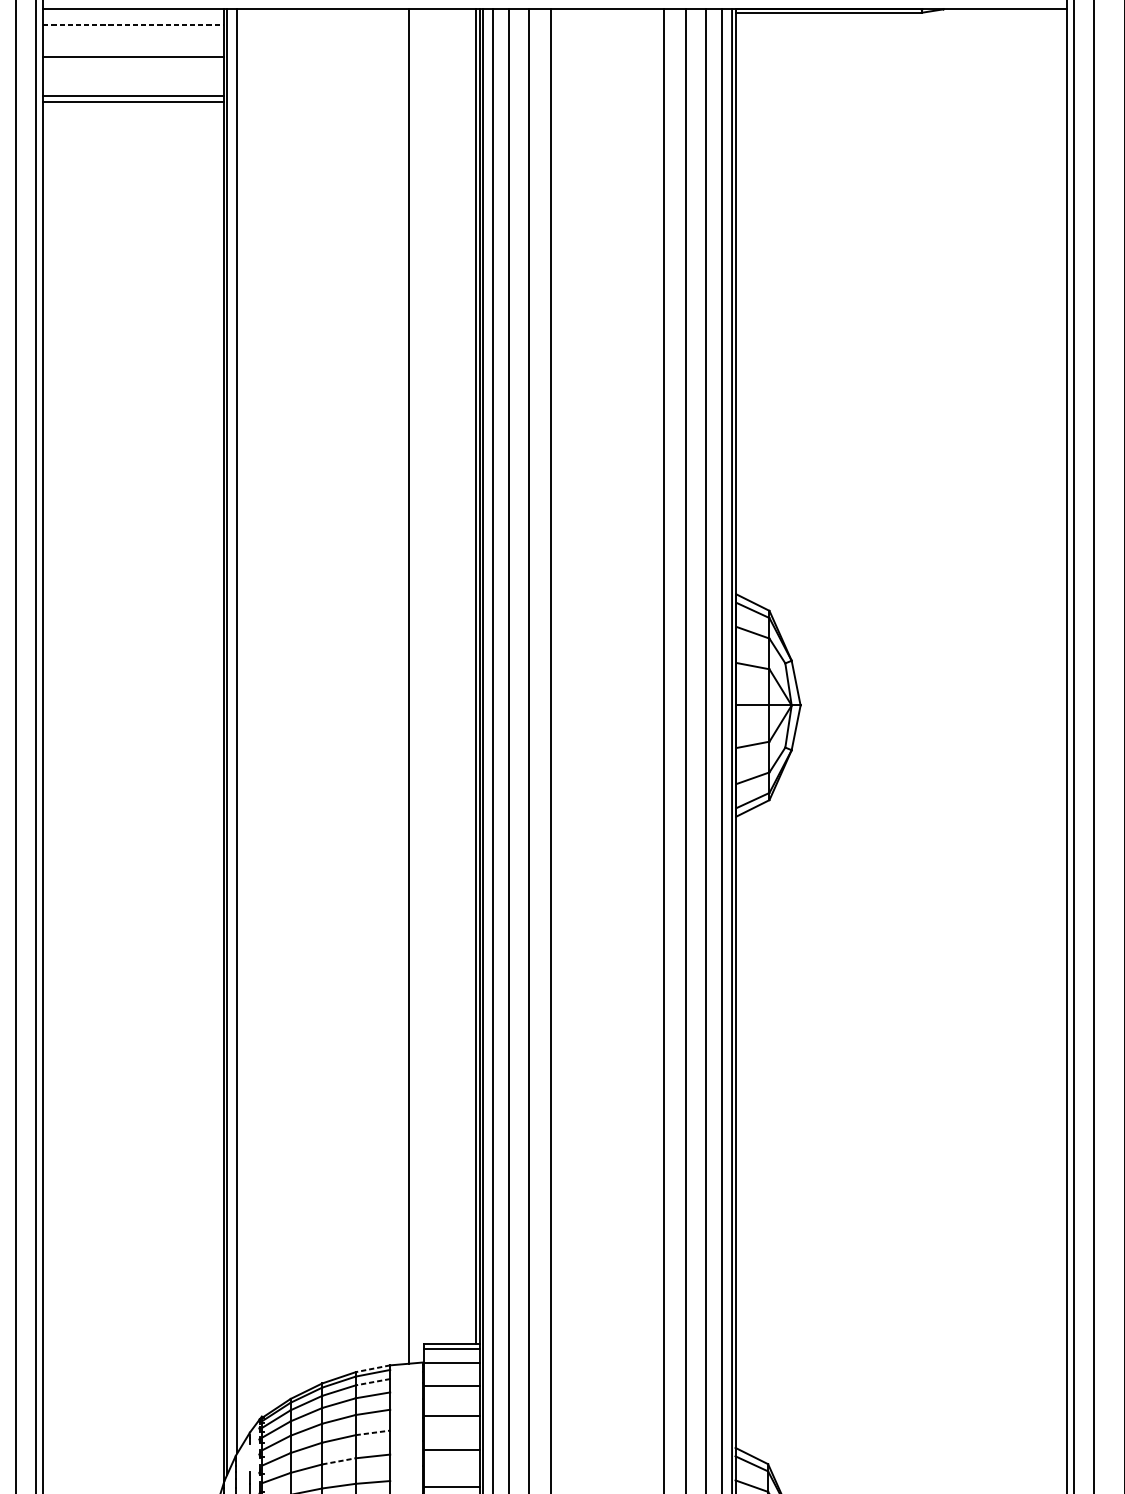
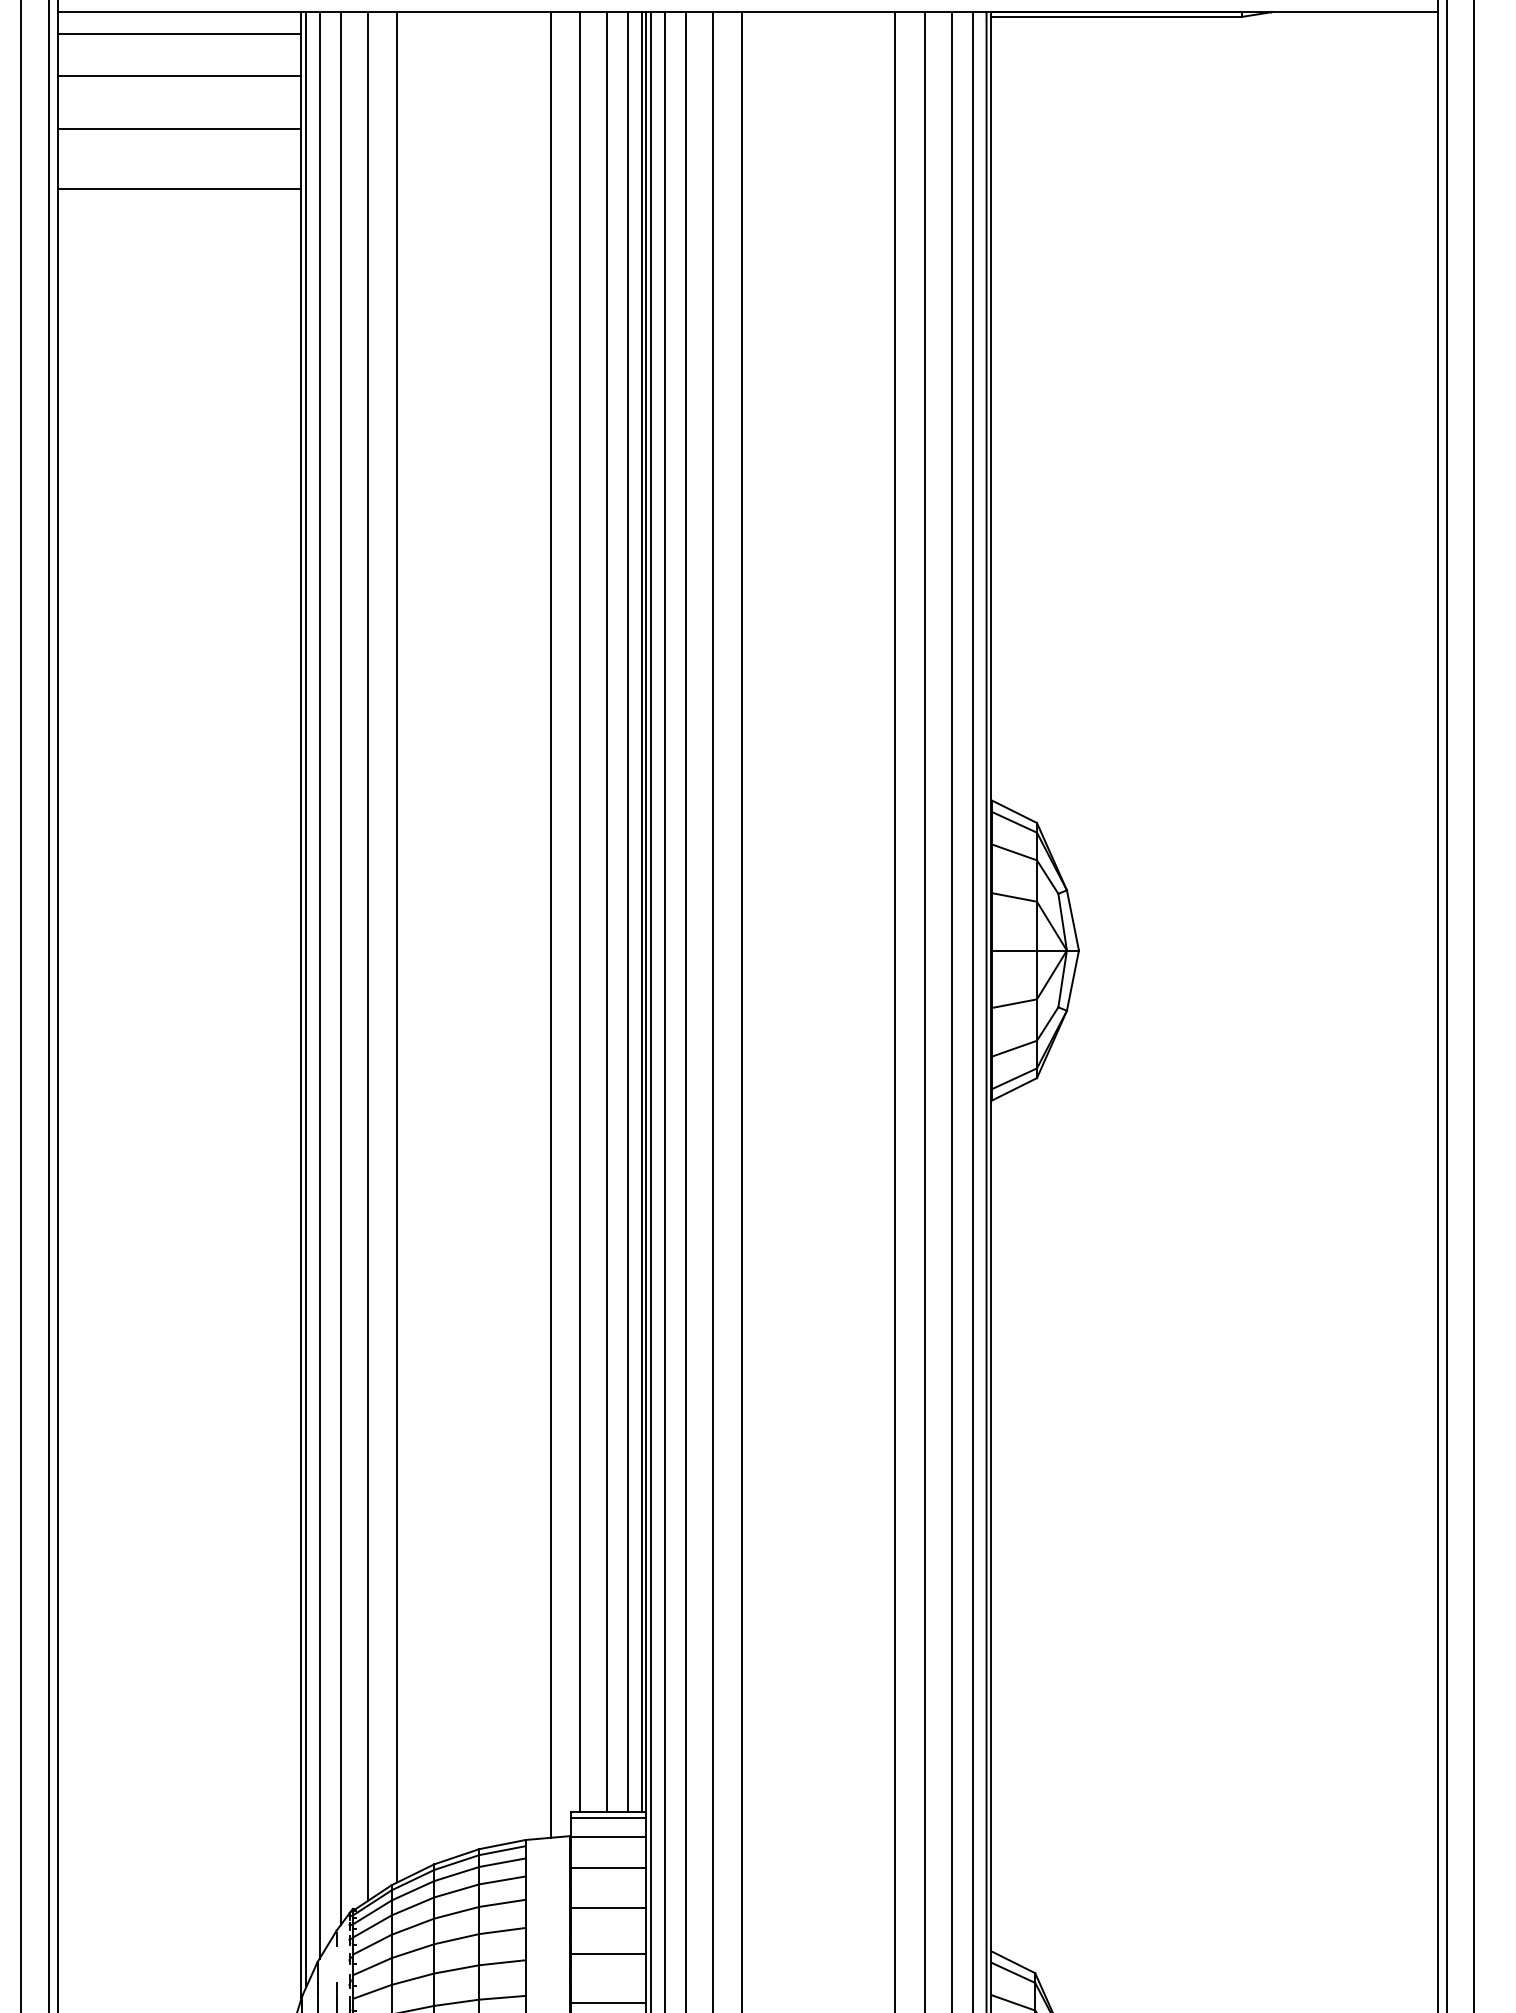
line: (133, 25) -> (179, 33), dashed -> solid
line: (133, 101) -> (179, 188), moved
line: (430, 676) -> (580, 911), added
line: (450, 676) -> (606, 911), added
line: (466, 676) -> (628, 911), added
line: (295, 703) -> (397, 947), added
line: (272, 709) -> (367, 956), added
line: (252, 718) -> (340, 968), added
line: (372, 1368) -> (502, 1844), dashed -> solid
line: (372, 1382) -> (502, 1862), dashed -> solid
line: (373, 1432) -> (503, 1930), dashed -> solid
line: (338, 1461) -> (456, 1969), dashed -> solid

